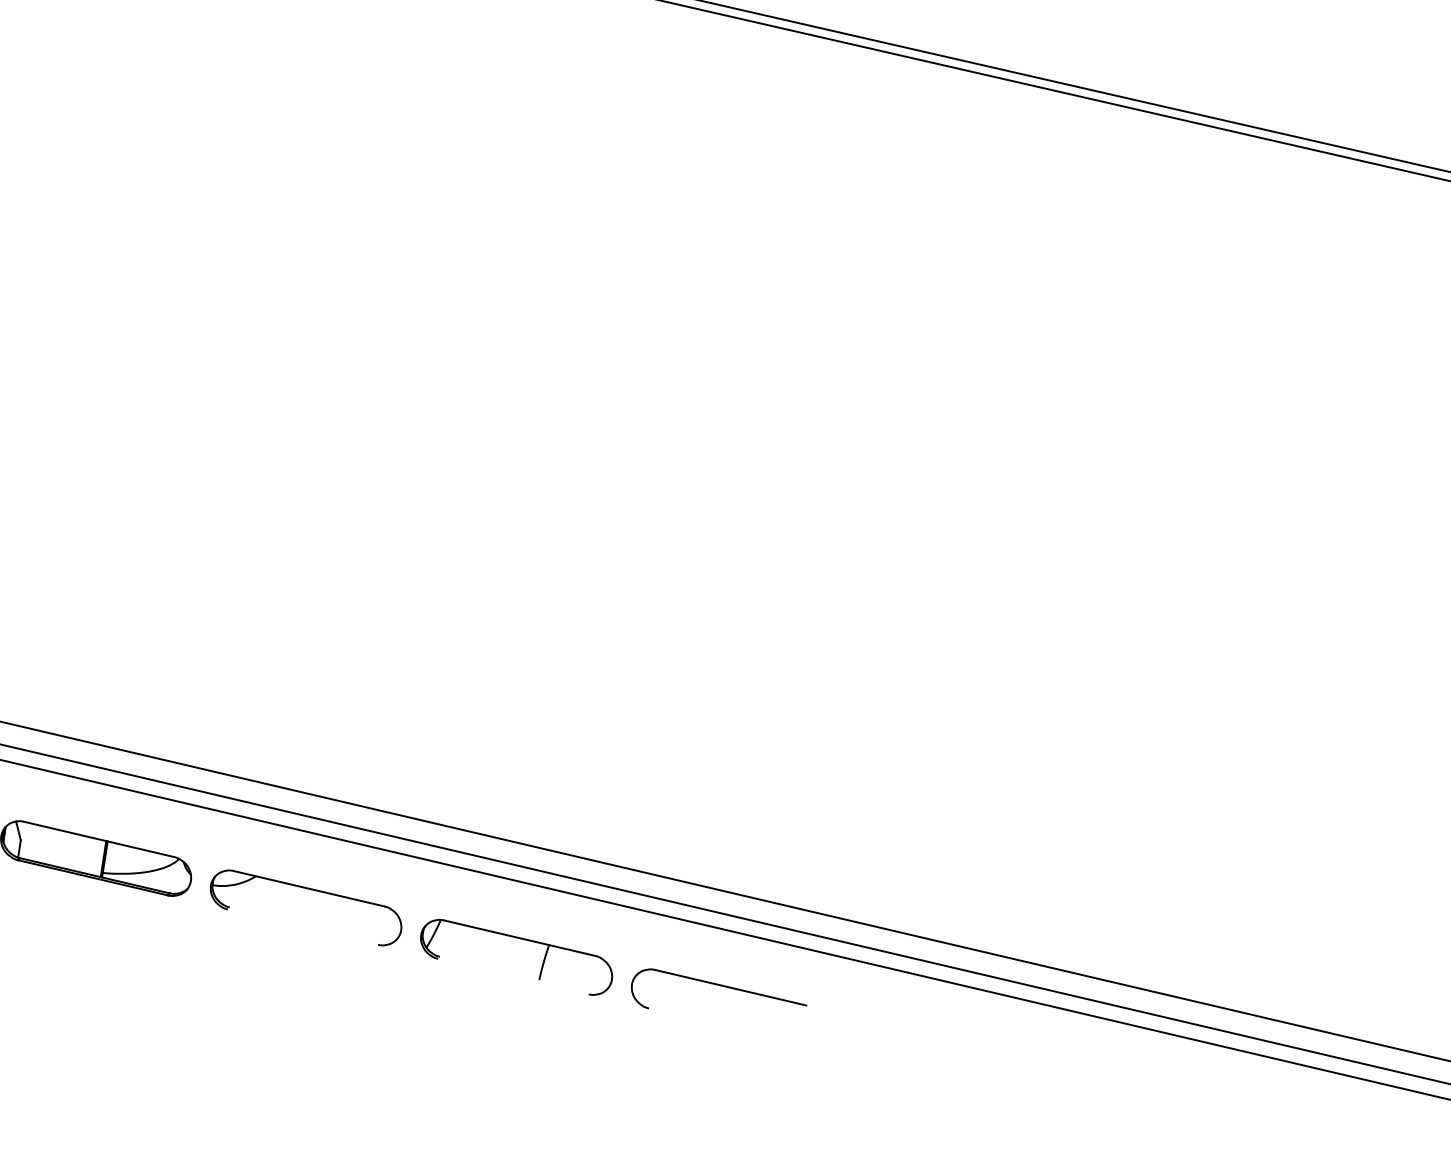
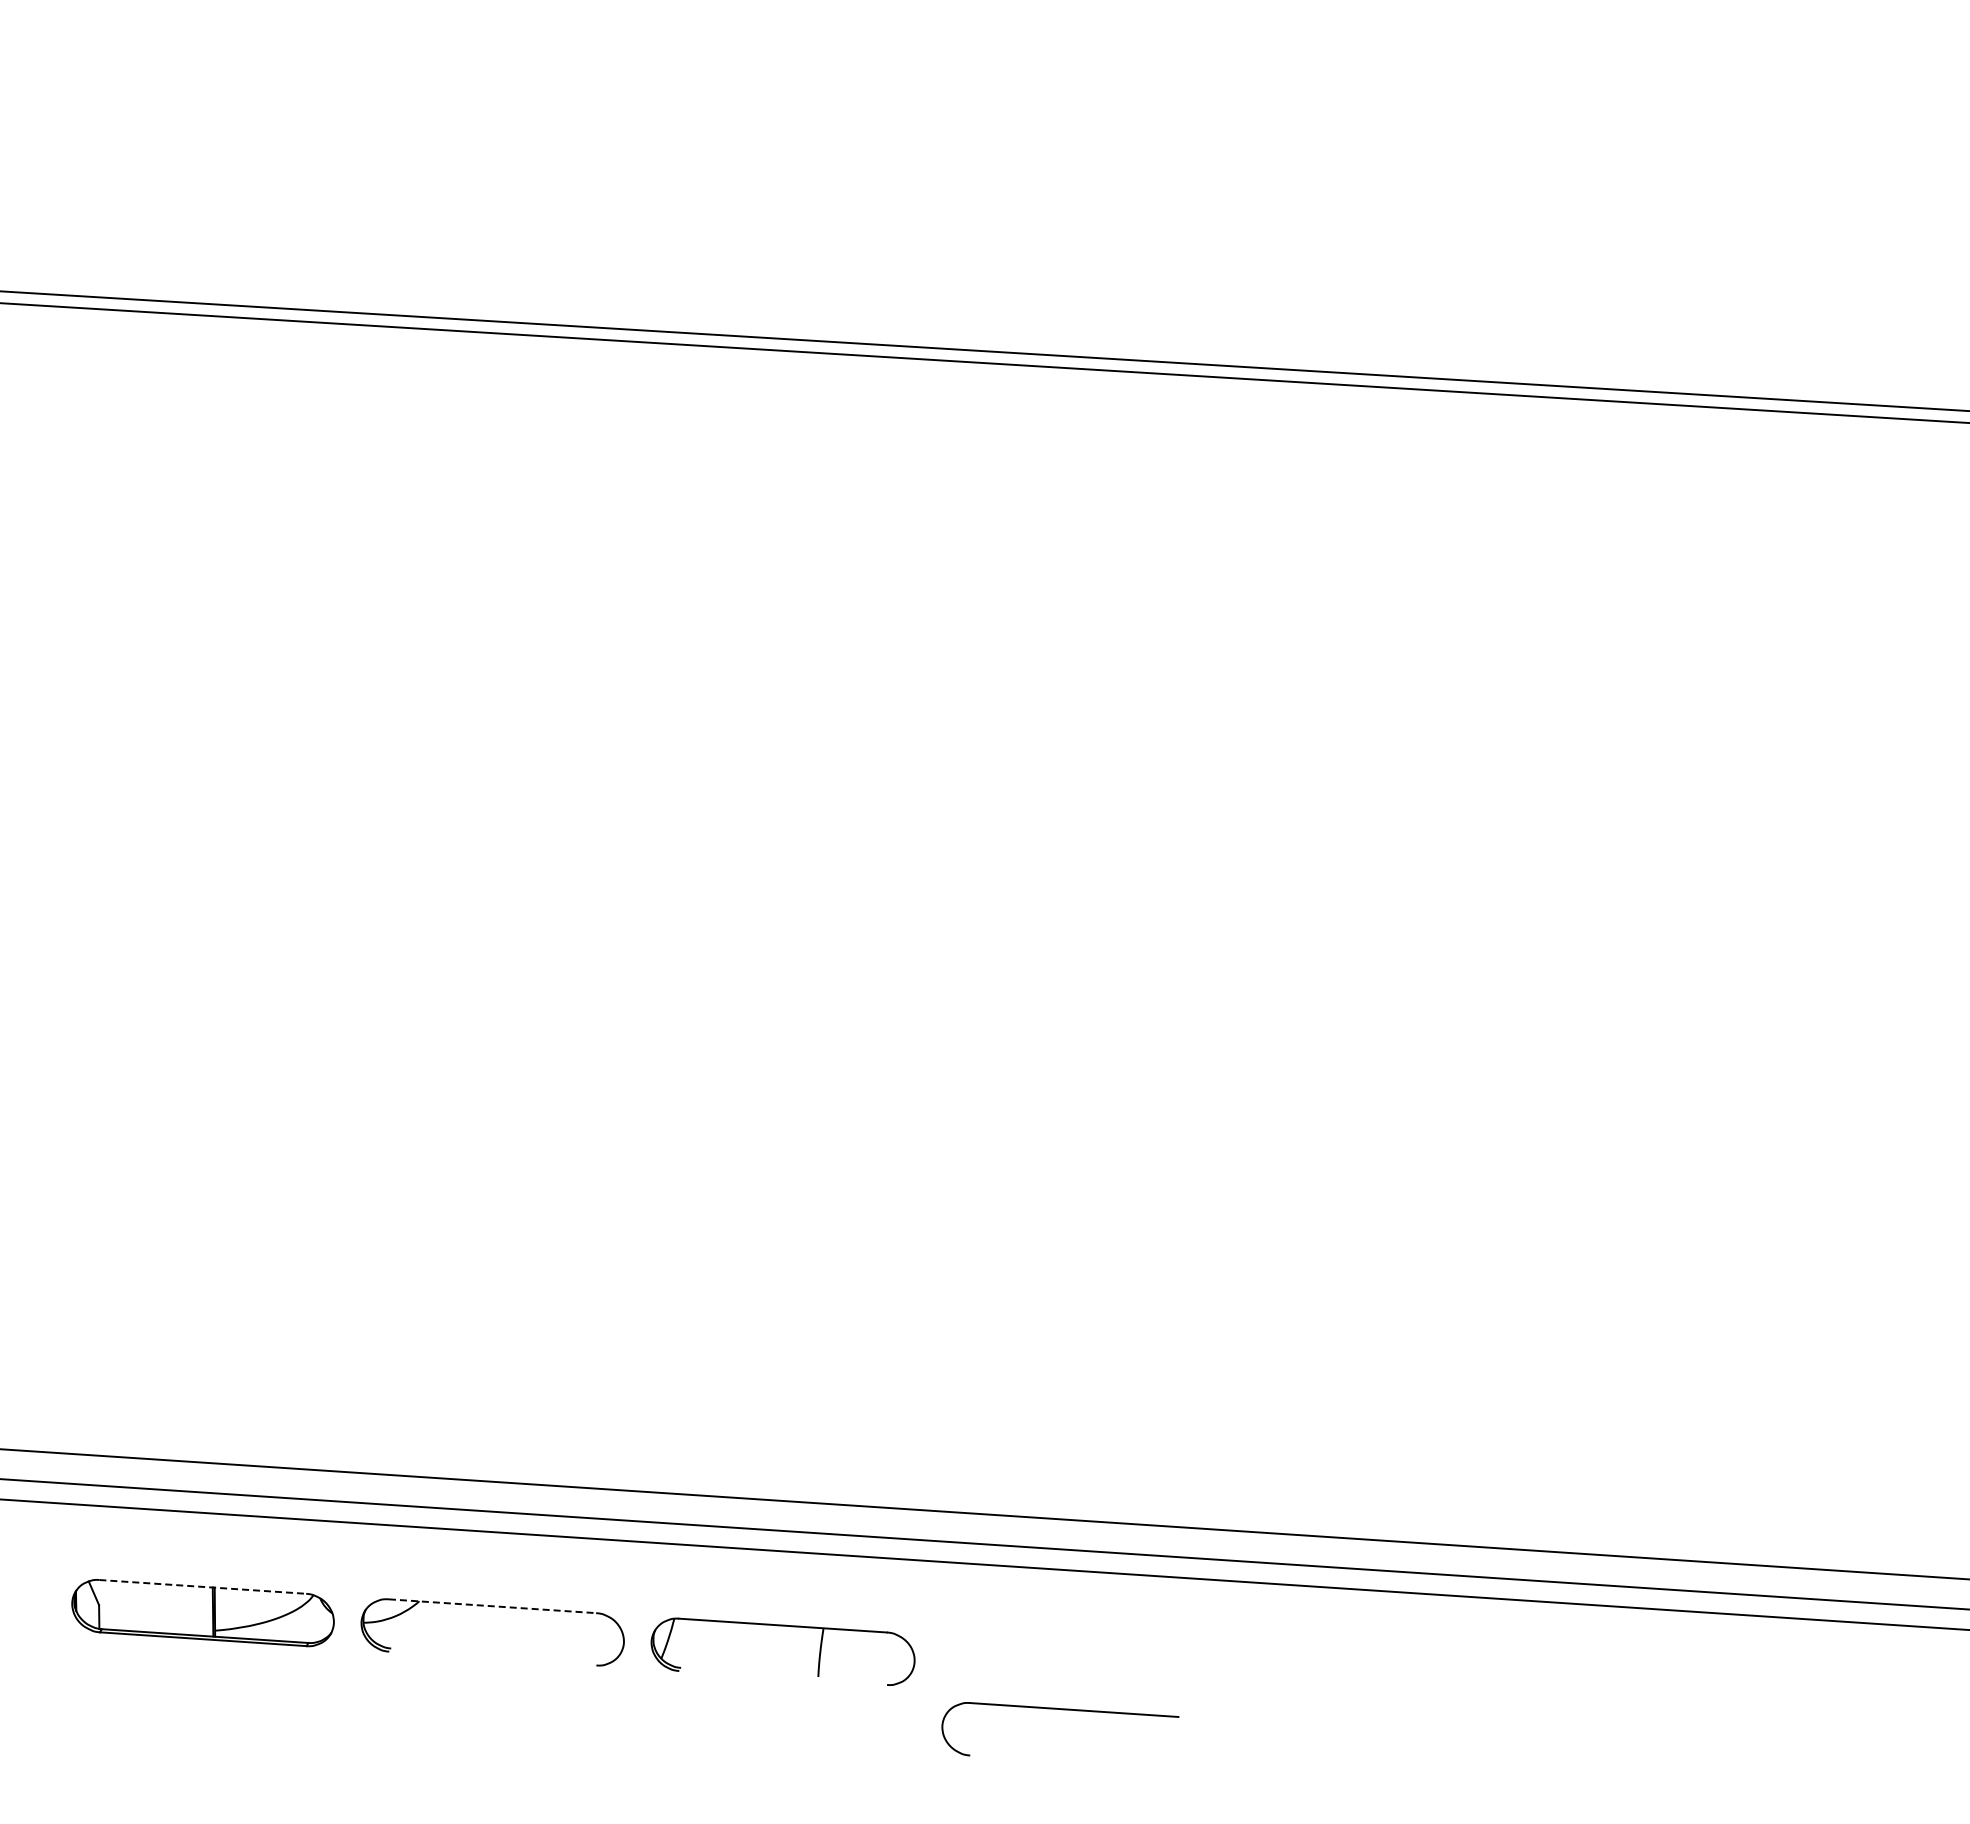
line: (98, 839) -> (202, 1586), solid -> dashed
line: (309, 888) -> (492, 1606), solid -> dashed
part: (721, 986) -> (1061, 1710), moved

